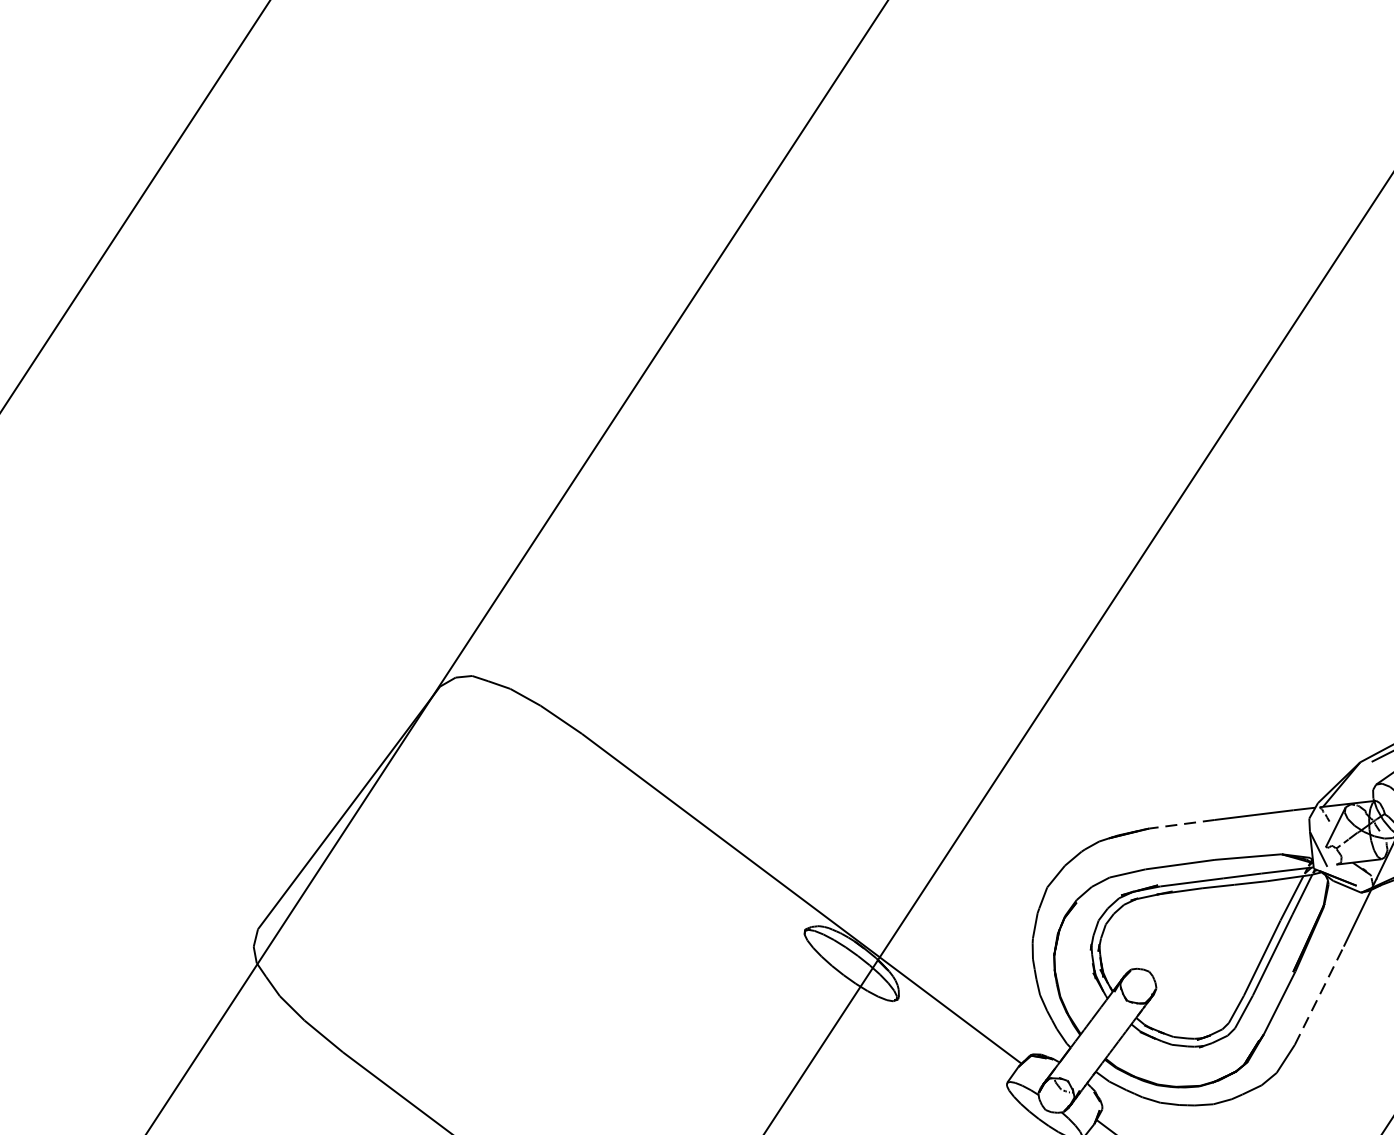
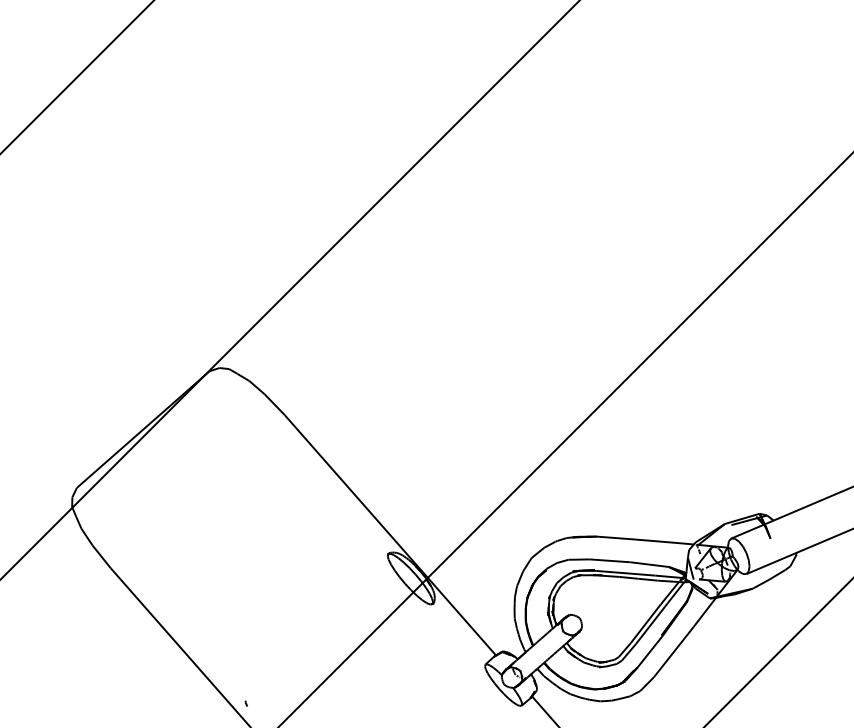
line: (1181, 825) -> (615, 538), dashed -> solid
line: (1318, 996) -> (673, 652), dashed -> solid

